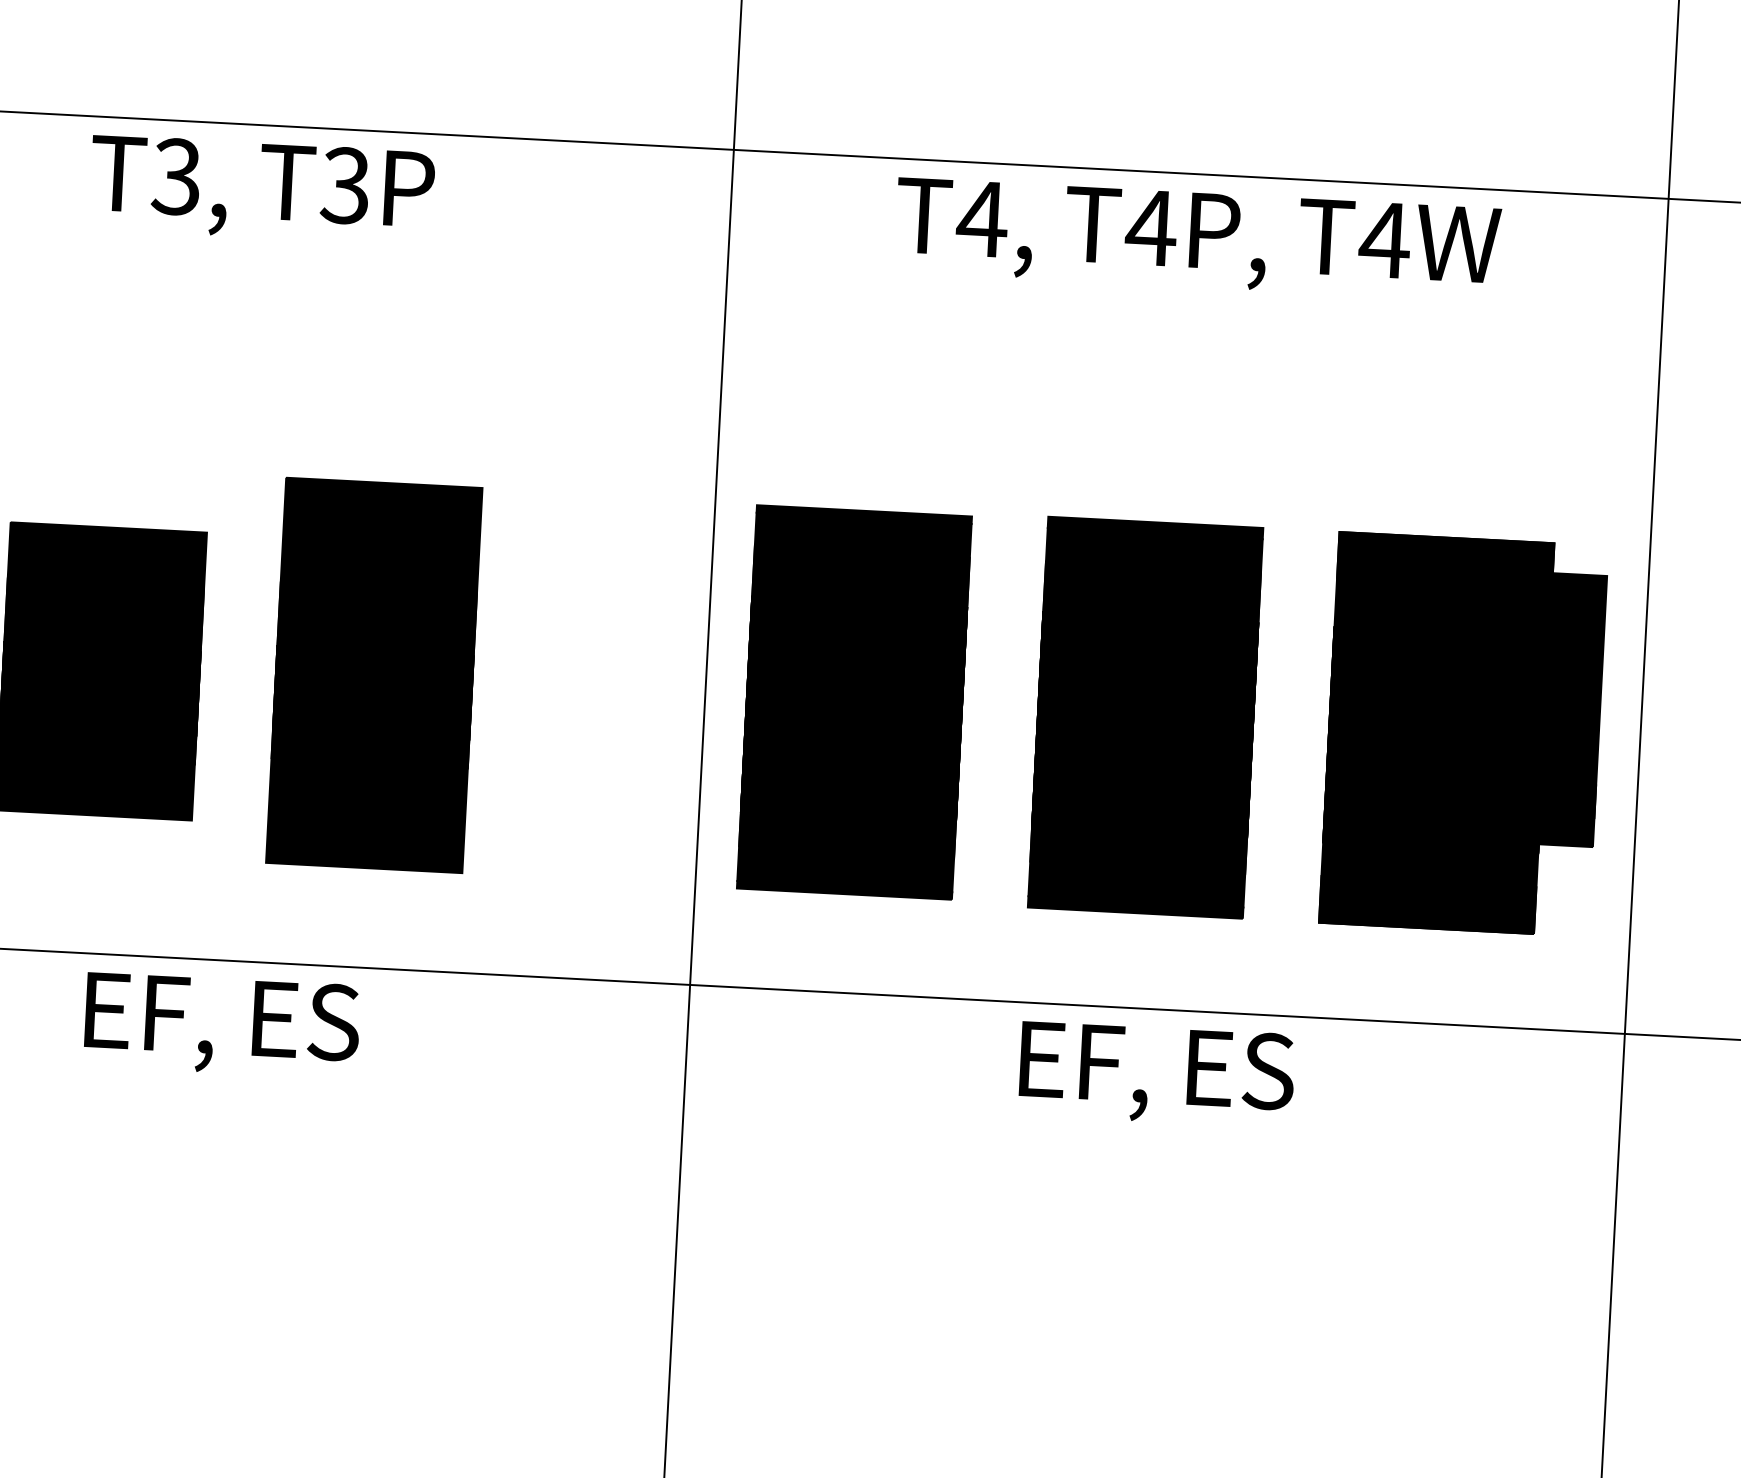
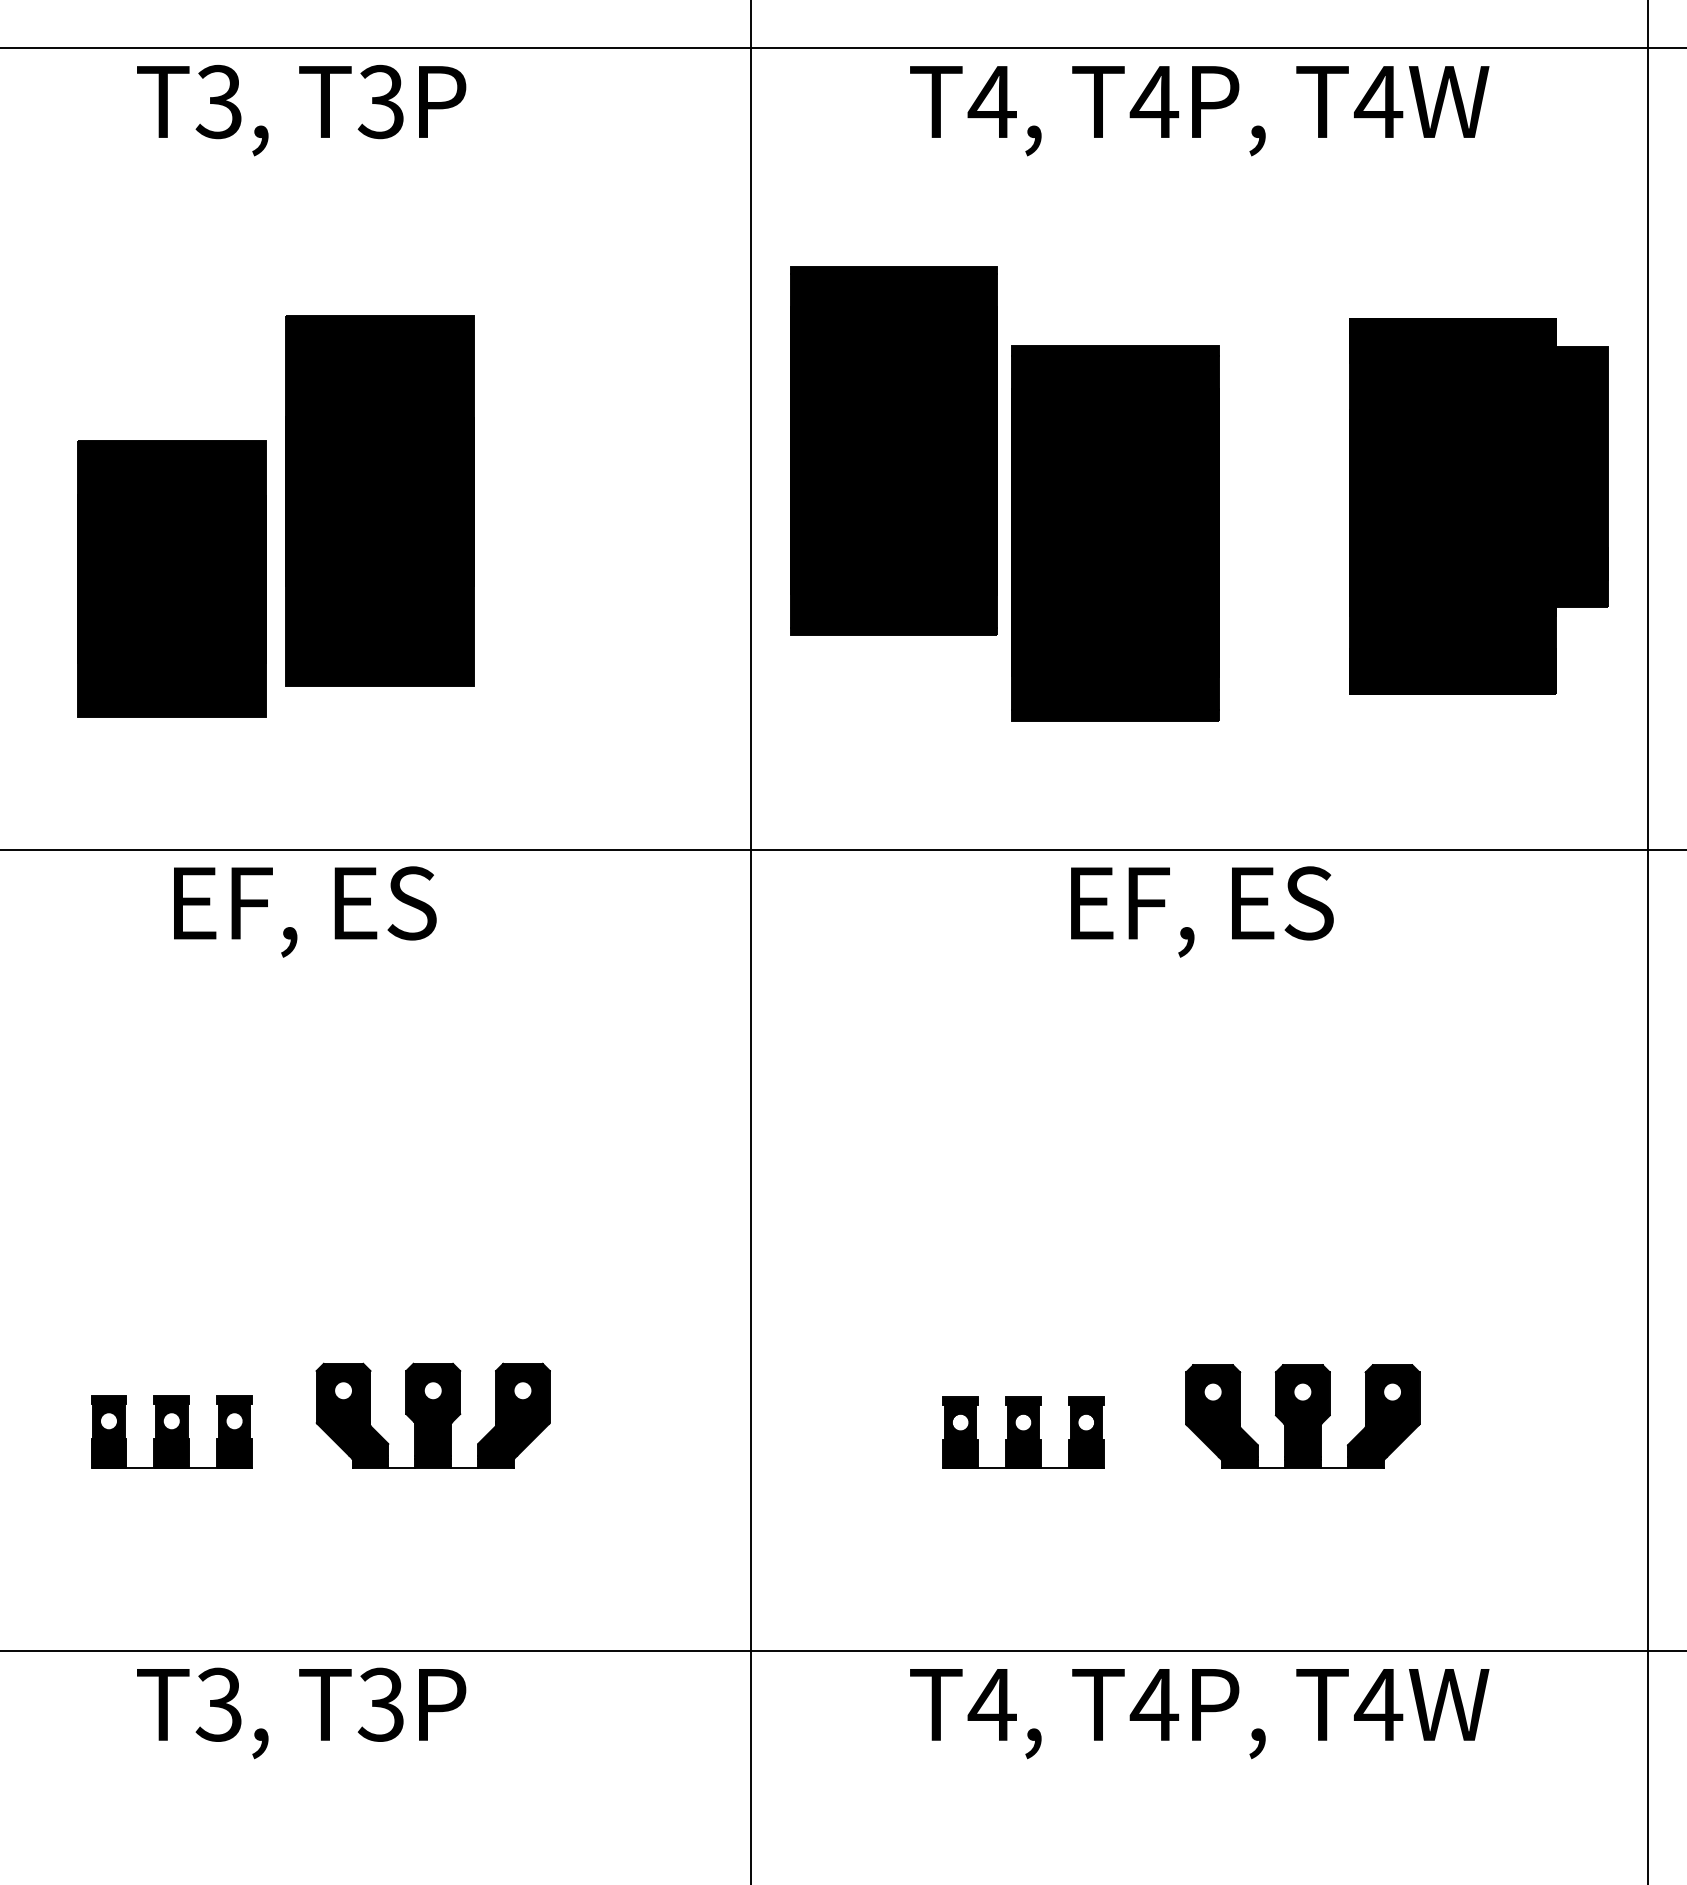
part: (373, 674) -> (379, 500), moved
part: (853, 701) -> (893, 450), moved
part: (1145, 718) -> (1115, 533), moved
part: (1463, 734) -> (1478, 506), moved

